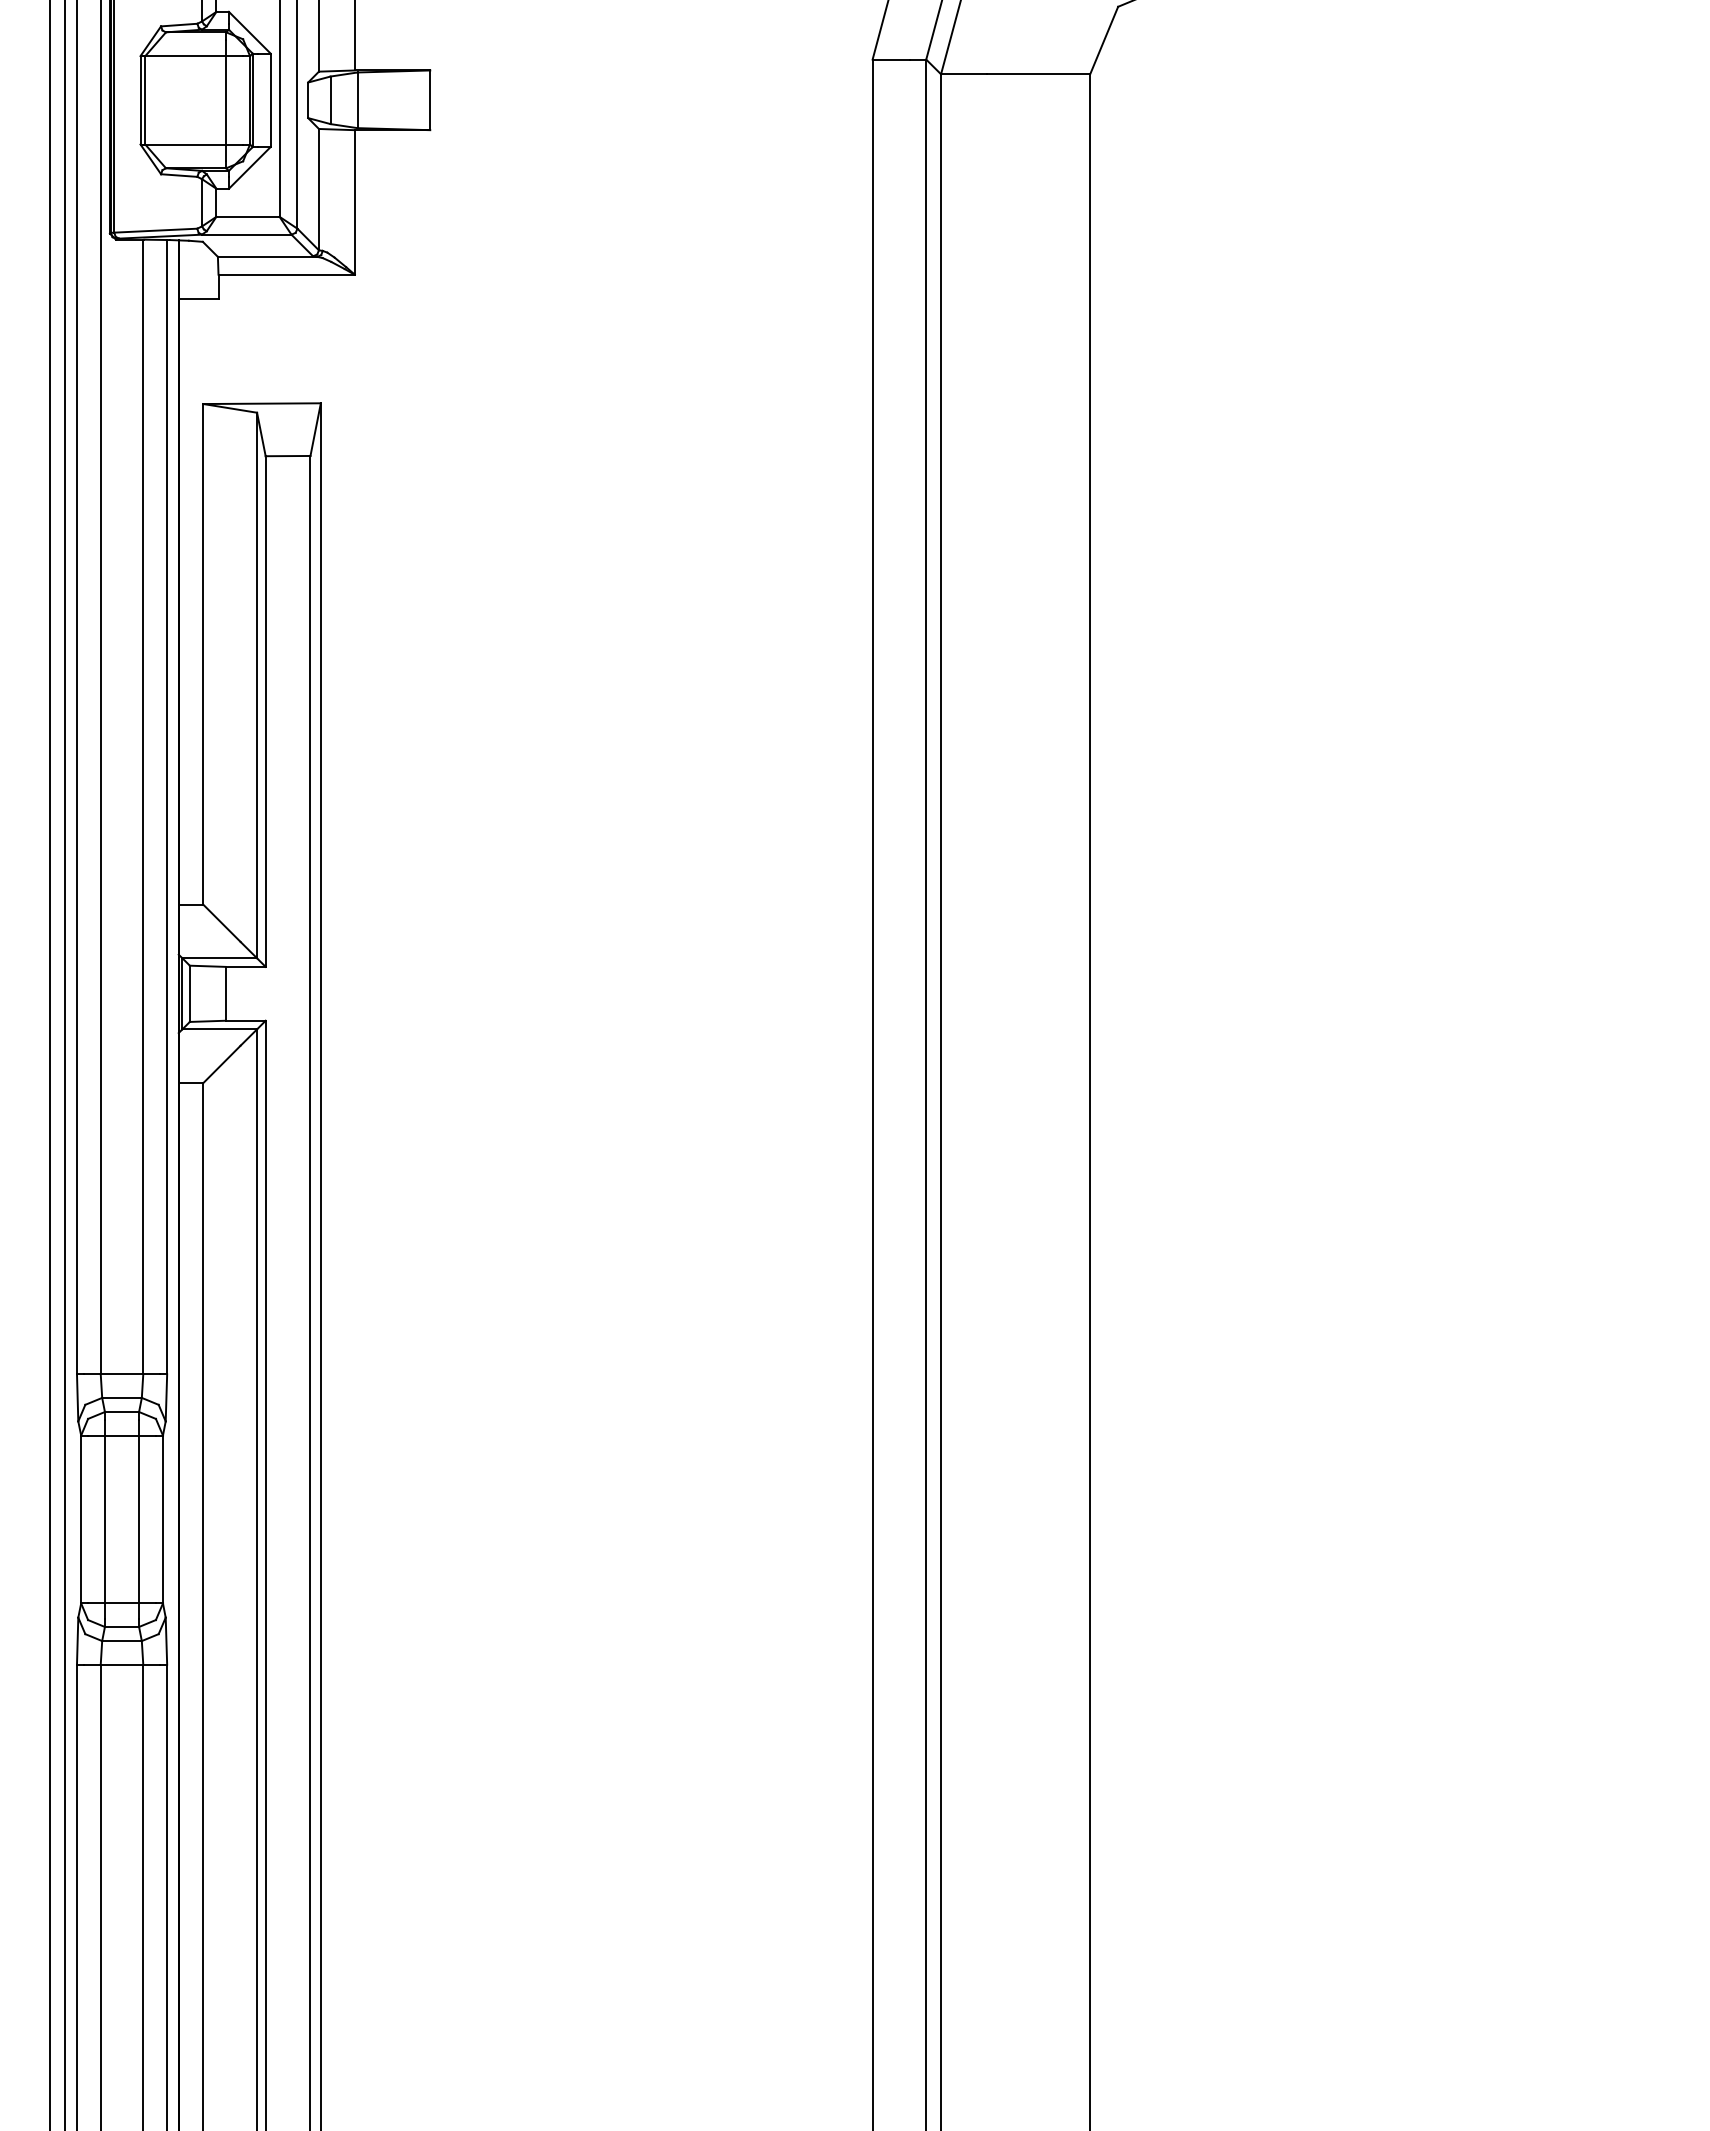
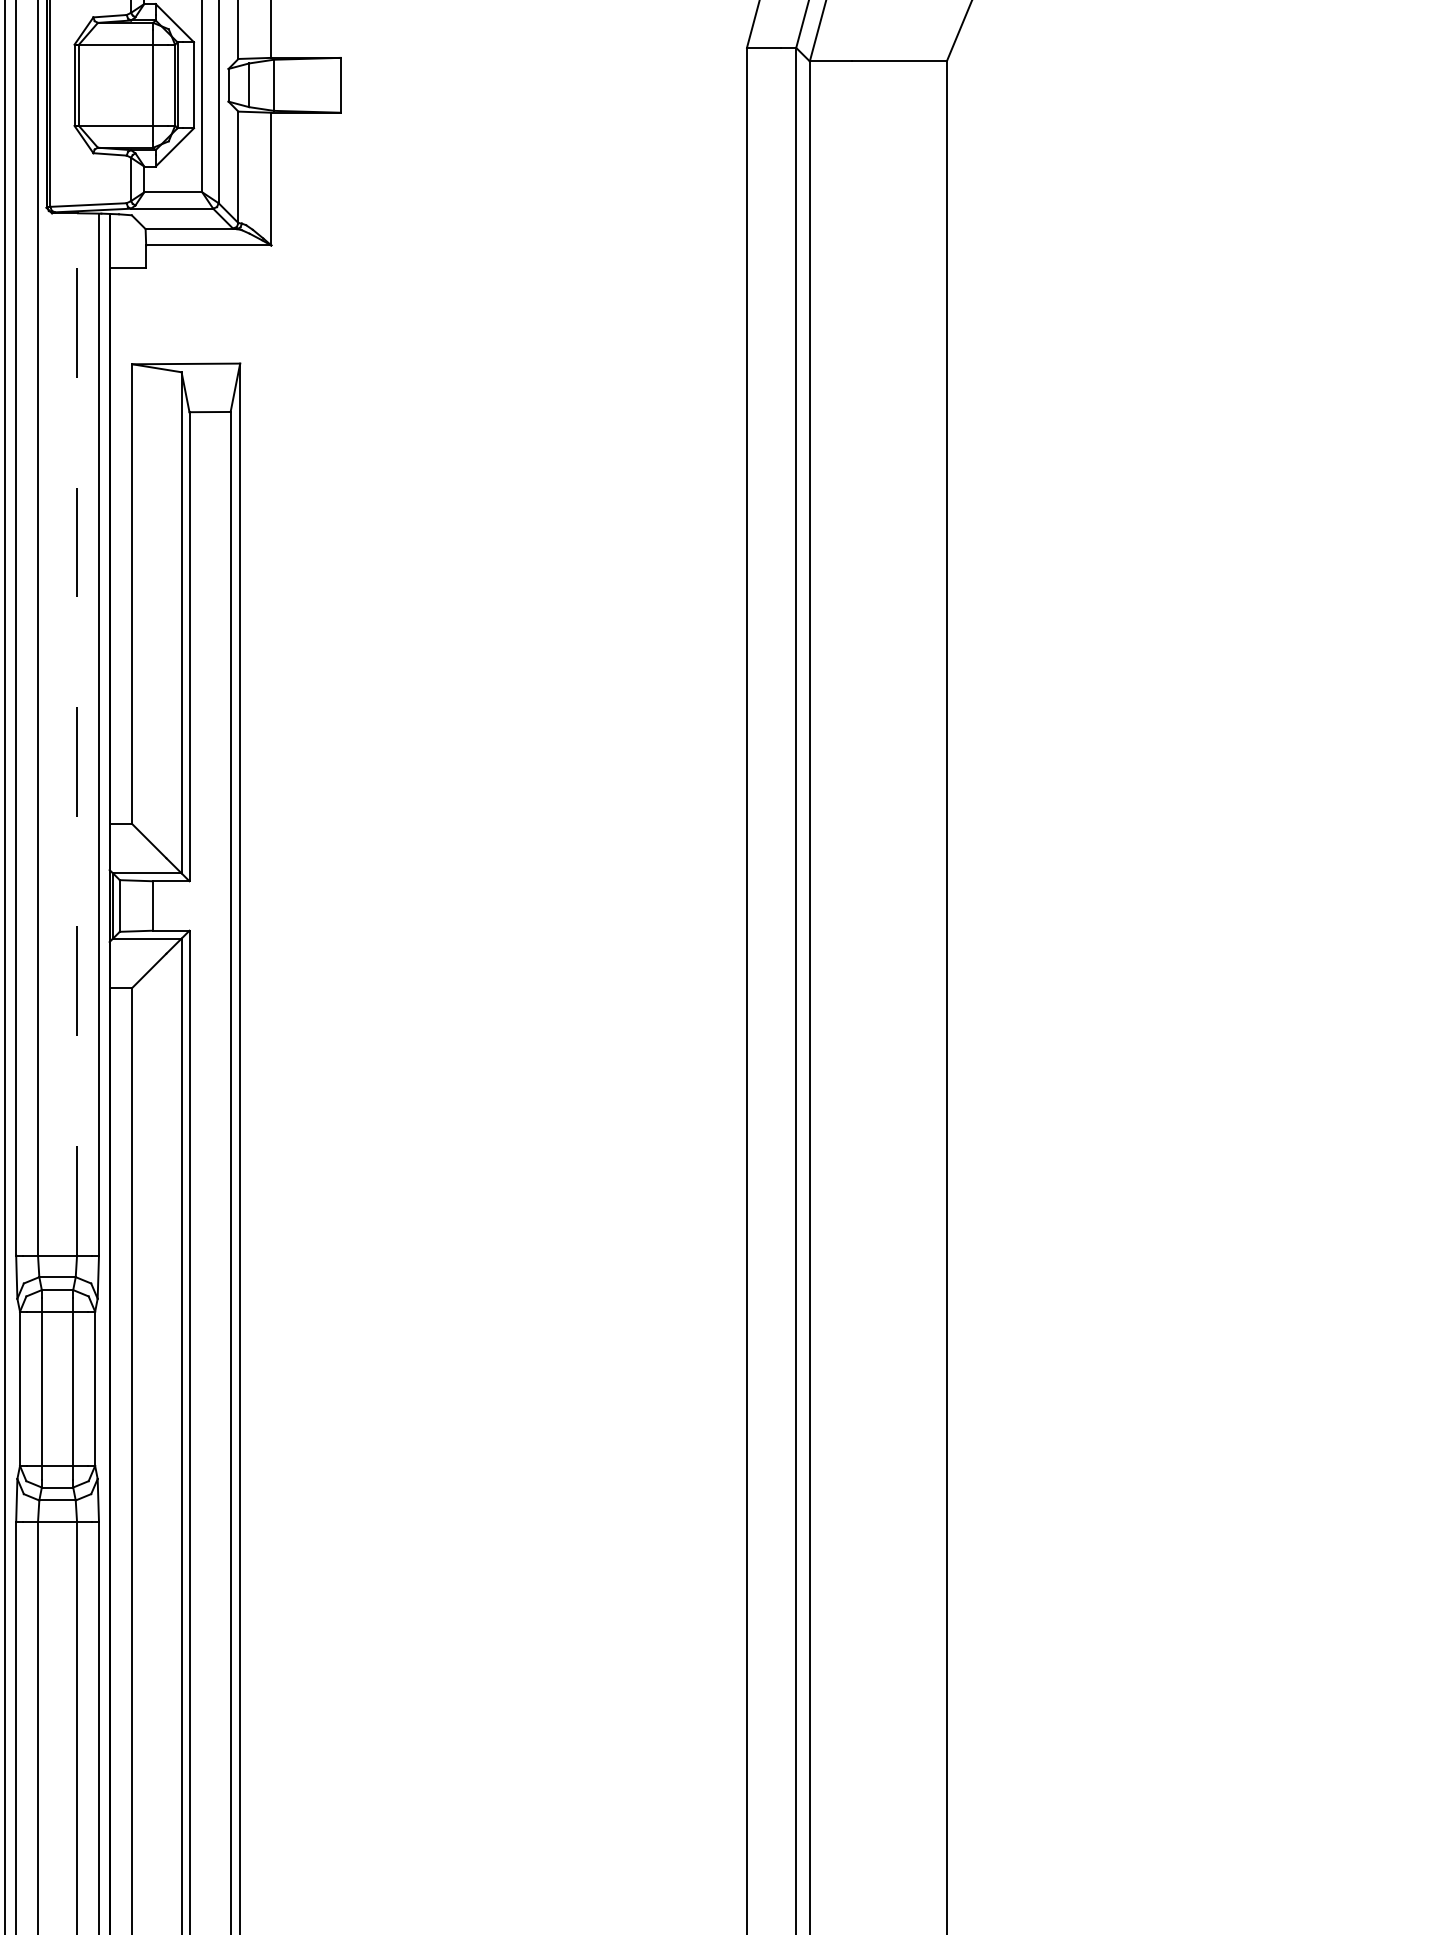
line: (143, 806) -> (77, 733), solid -> dashed

